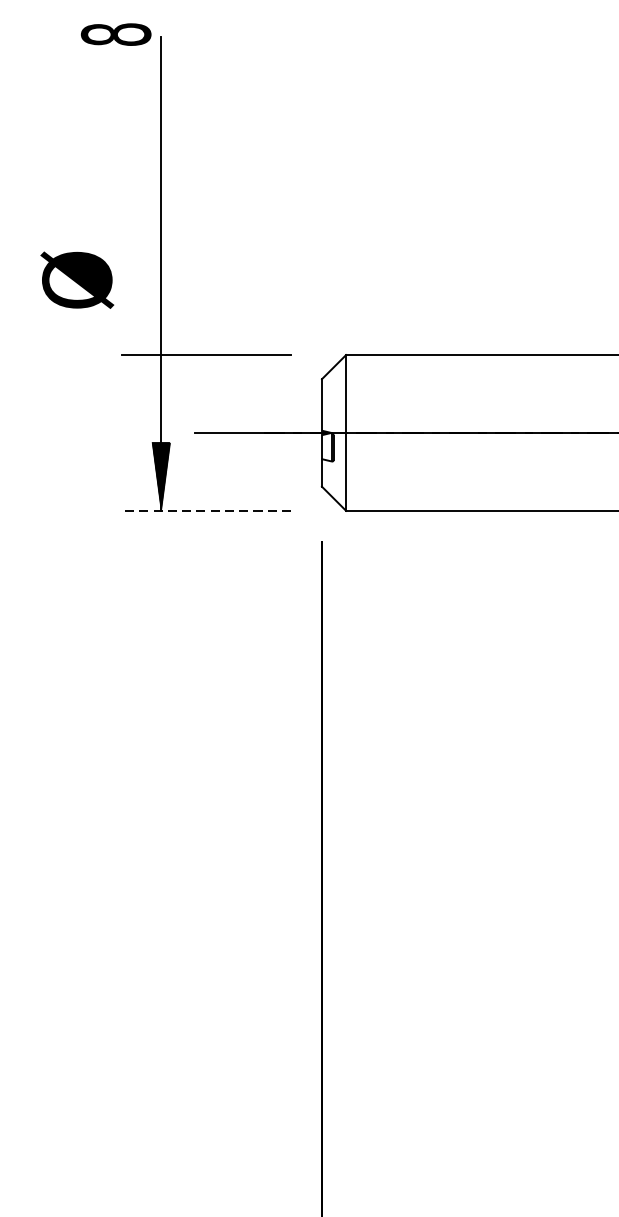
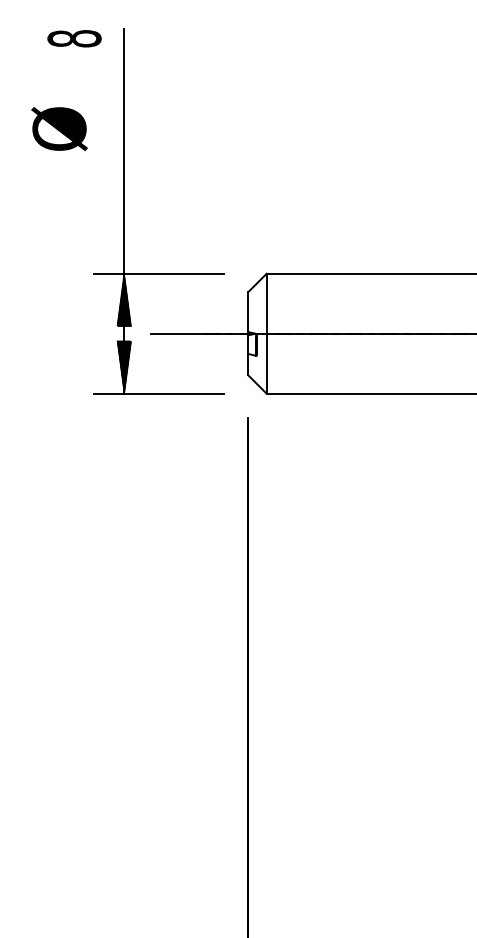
text: (116, 34) -> (74, 38), moved
text: (77, 279) -> (59, 128), moved
hatch: (161, 388) -> (124, 299), added
line: (205, 510) -> (158, 393), dashed -> solid

